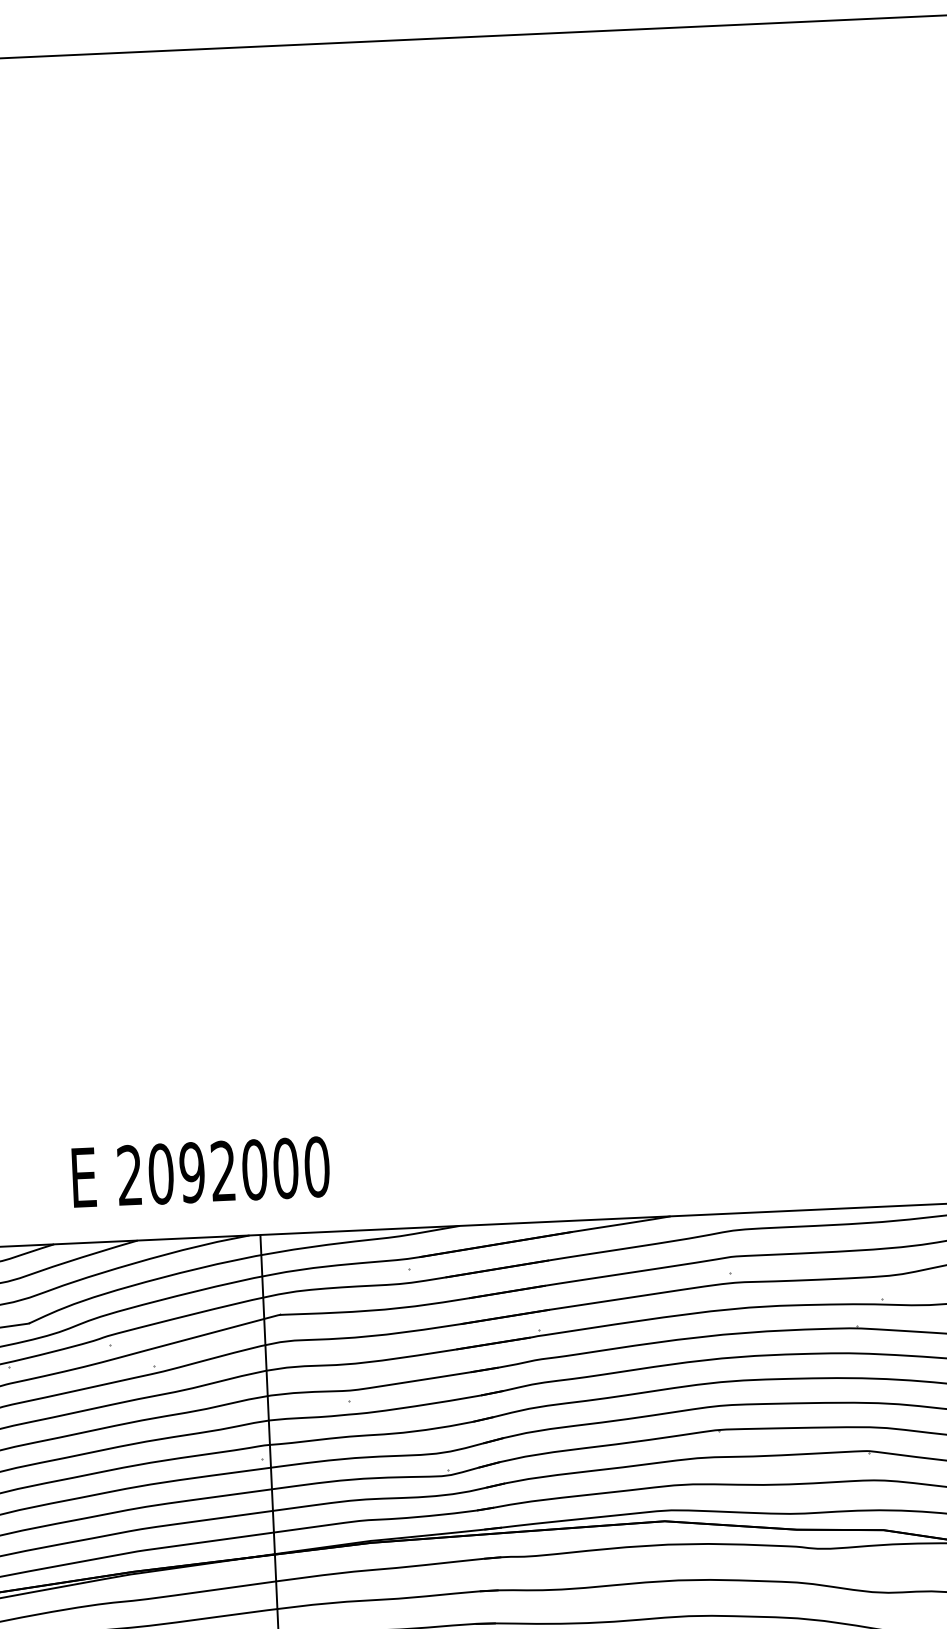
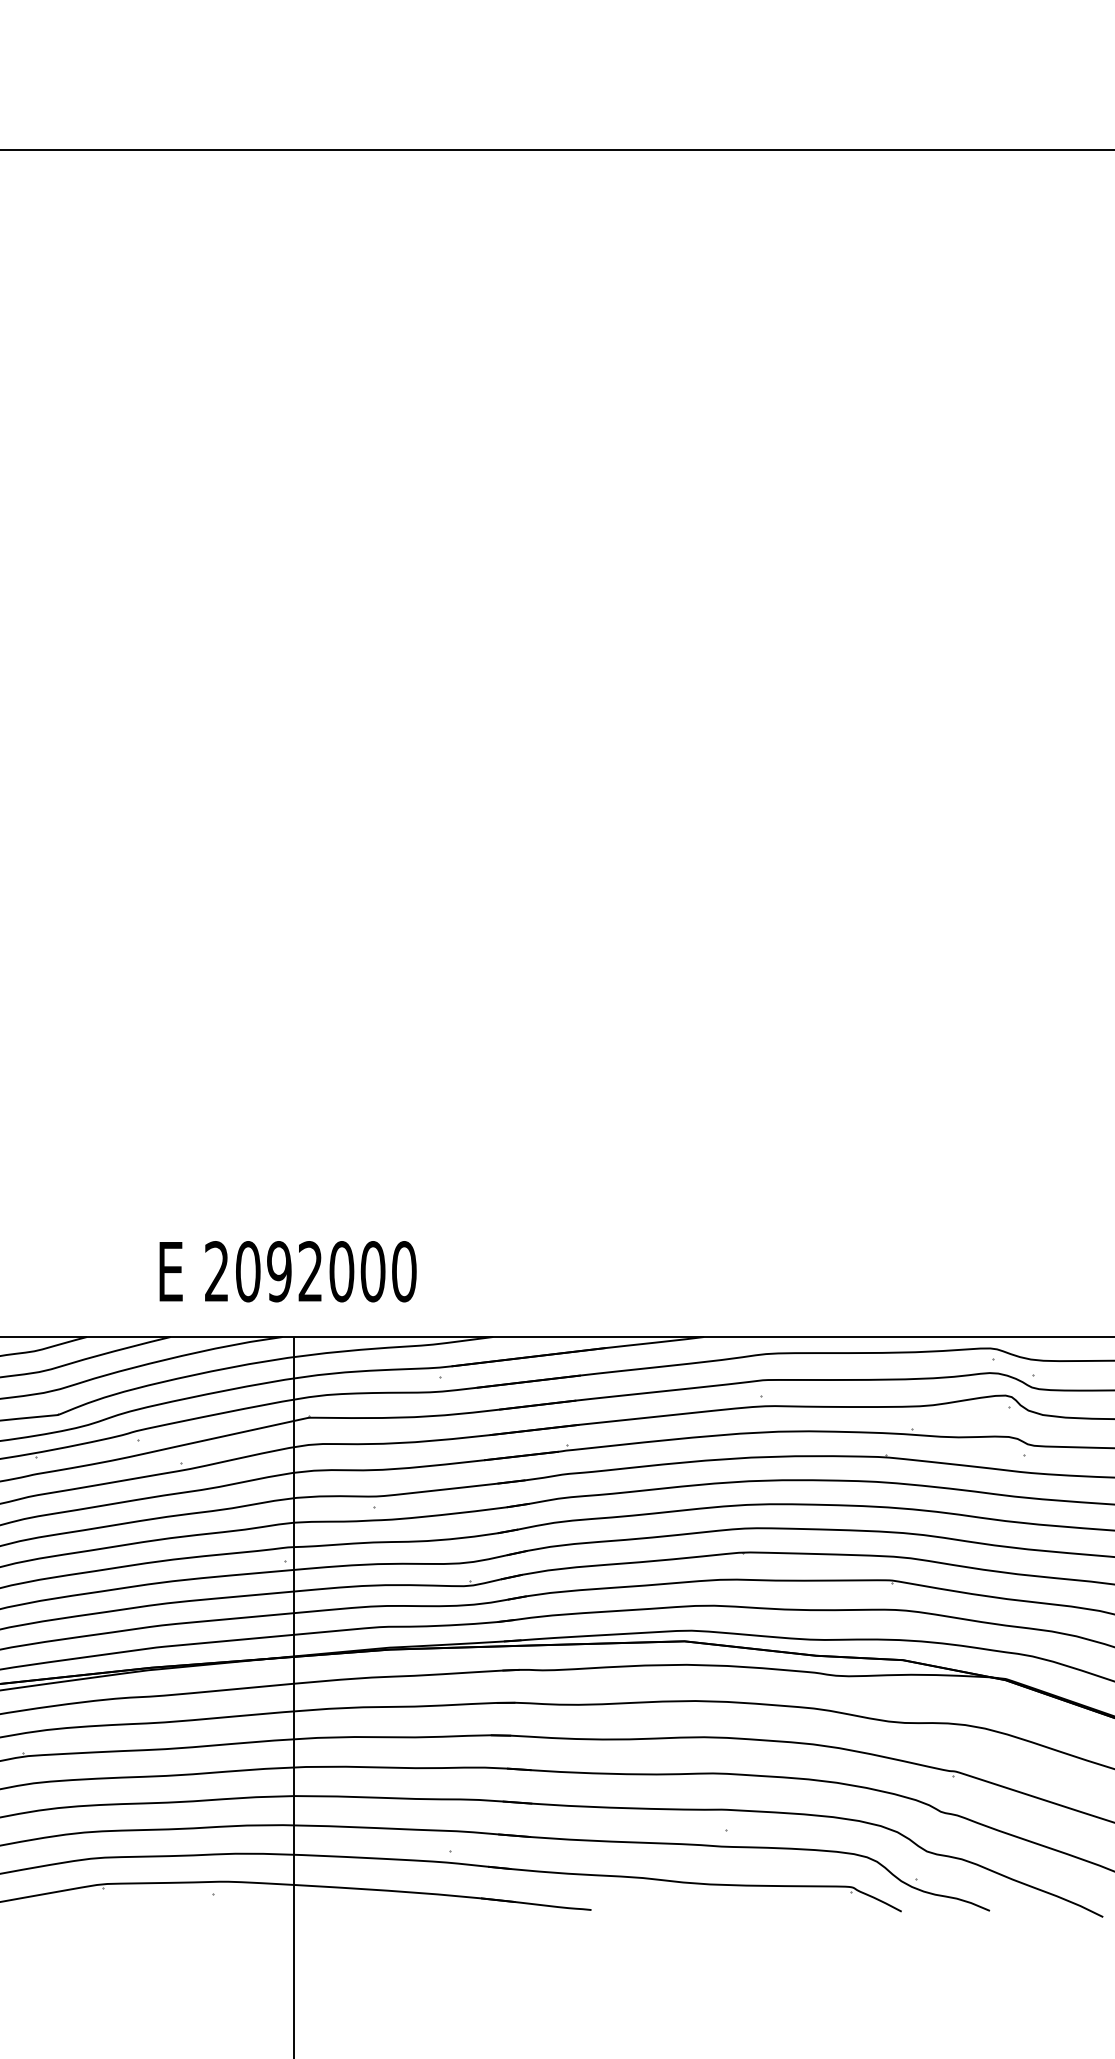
text: (200, 1172) -> (287, 1271), moved

